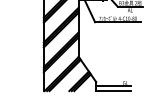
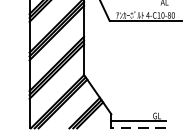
line: (113, 91) -> (138, 129), solid -> dashed

